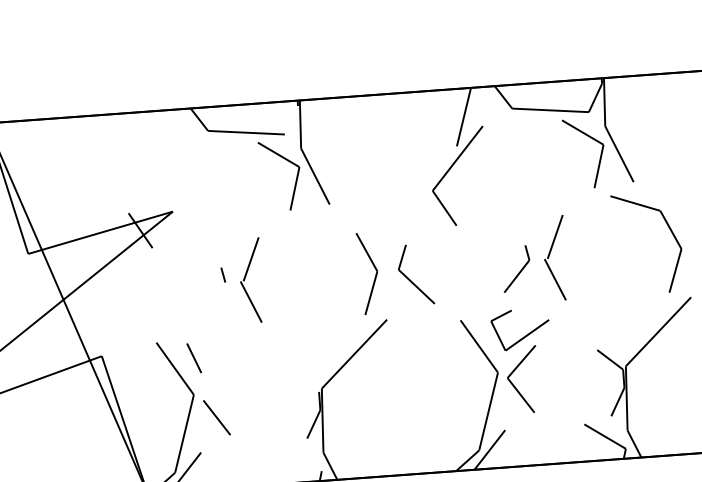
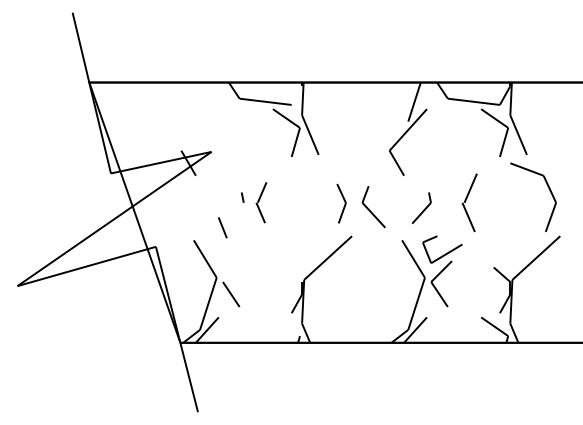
part: (516, 268) -> (421, 207), moved
part: (368, 273) -> (341, 203), size x0.7
part: (251, 280) -> (261, 202), size x0.7
line: (193, 357) -> (222, 227), moved

